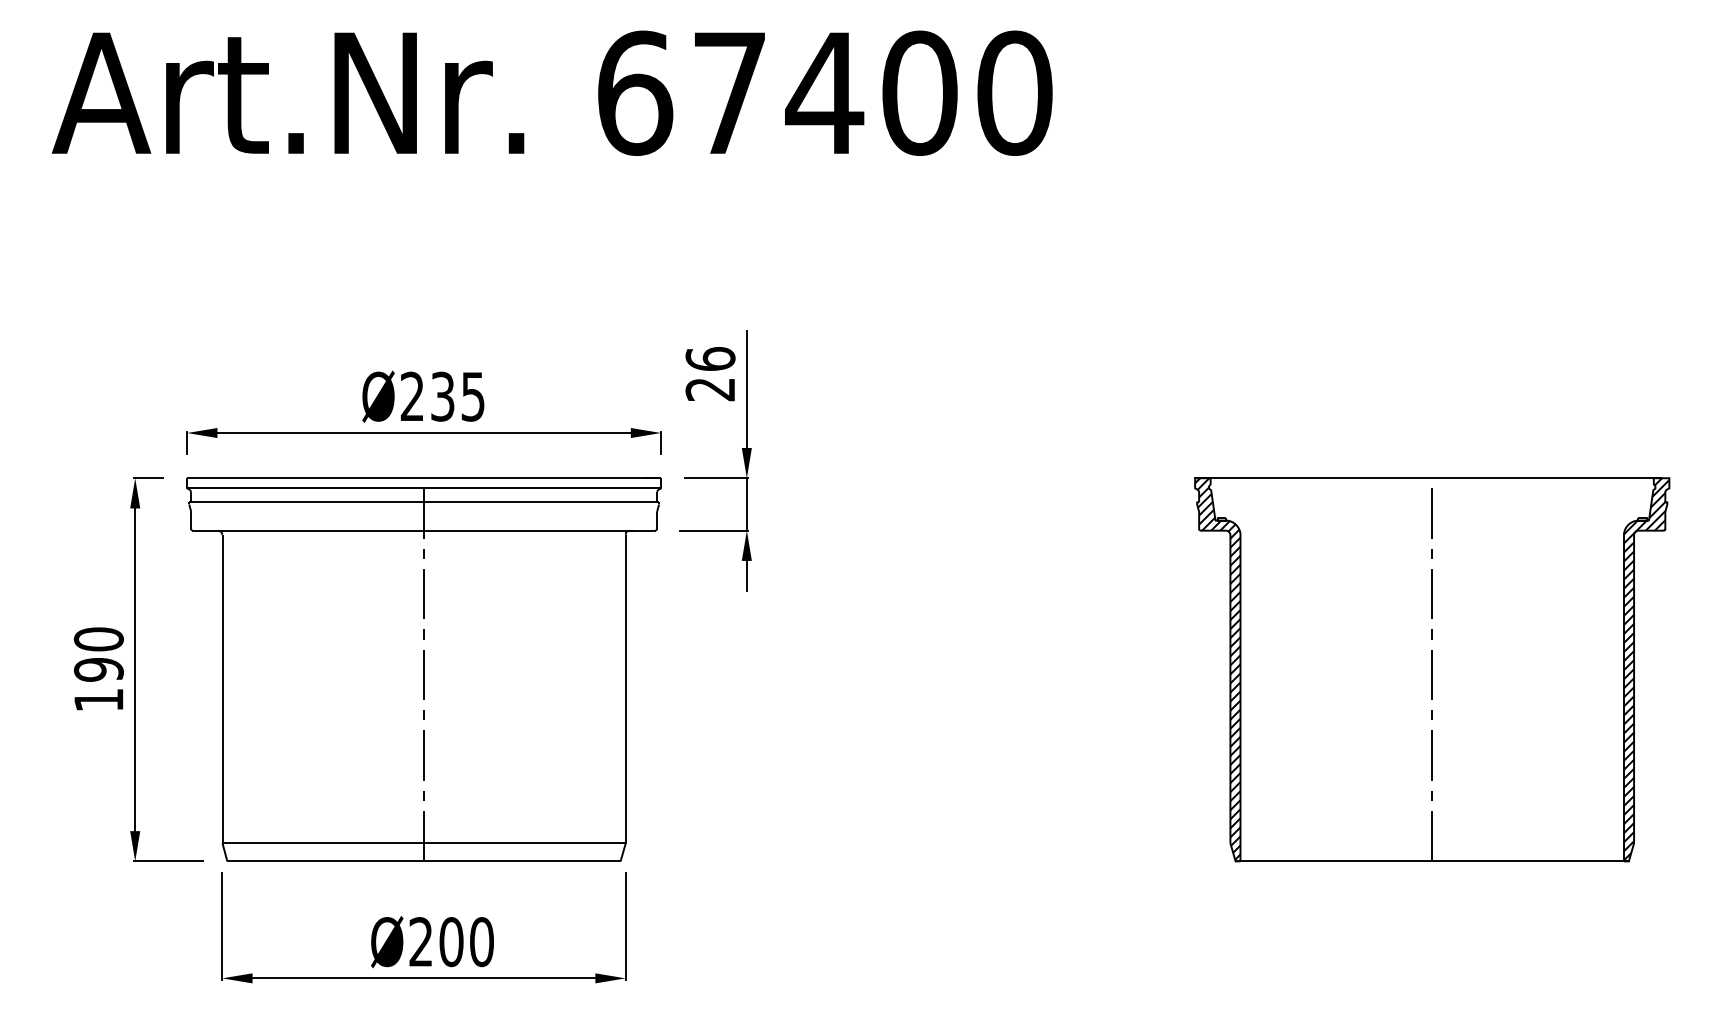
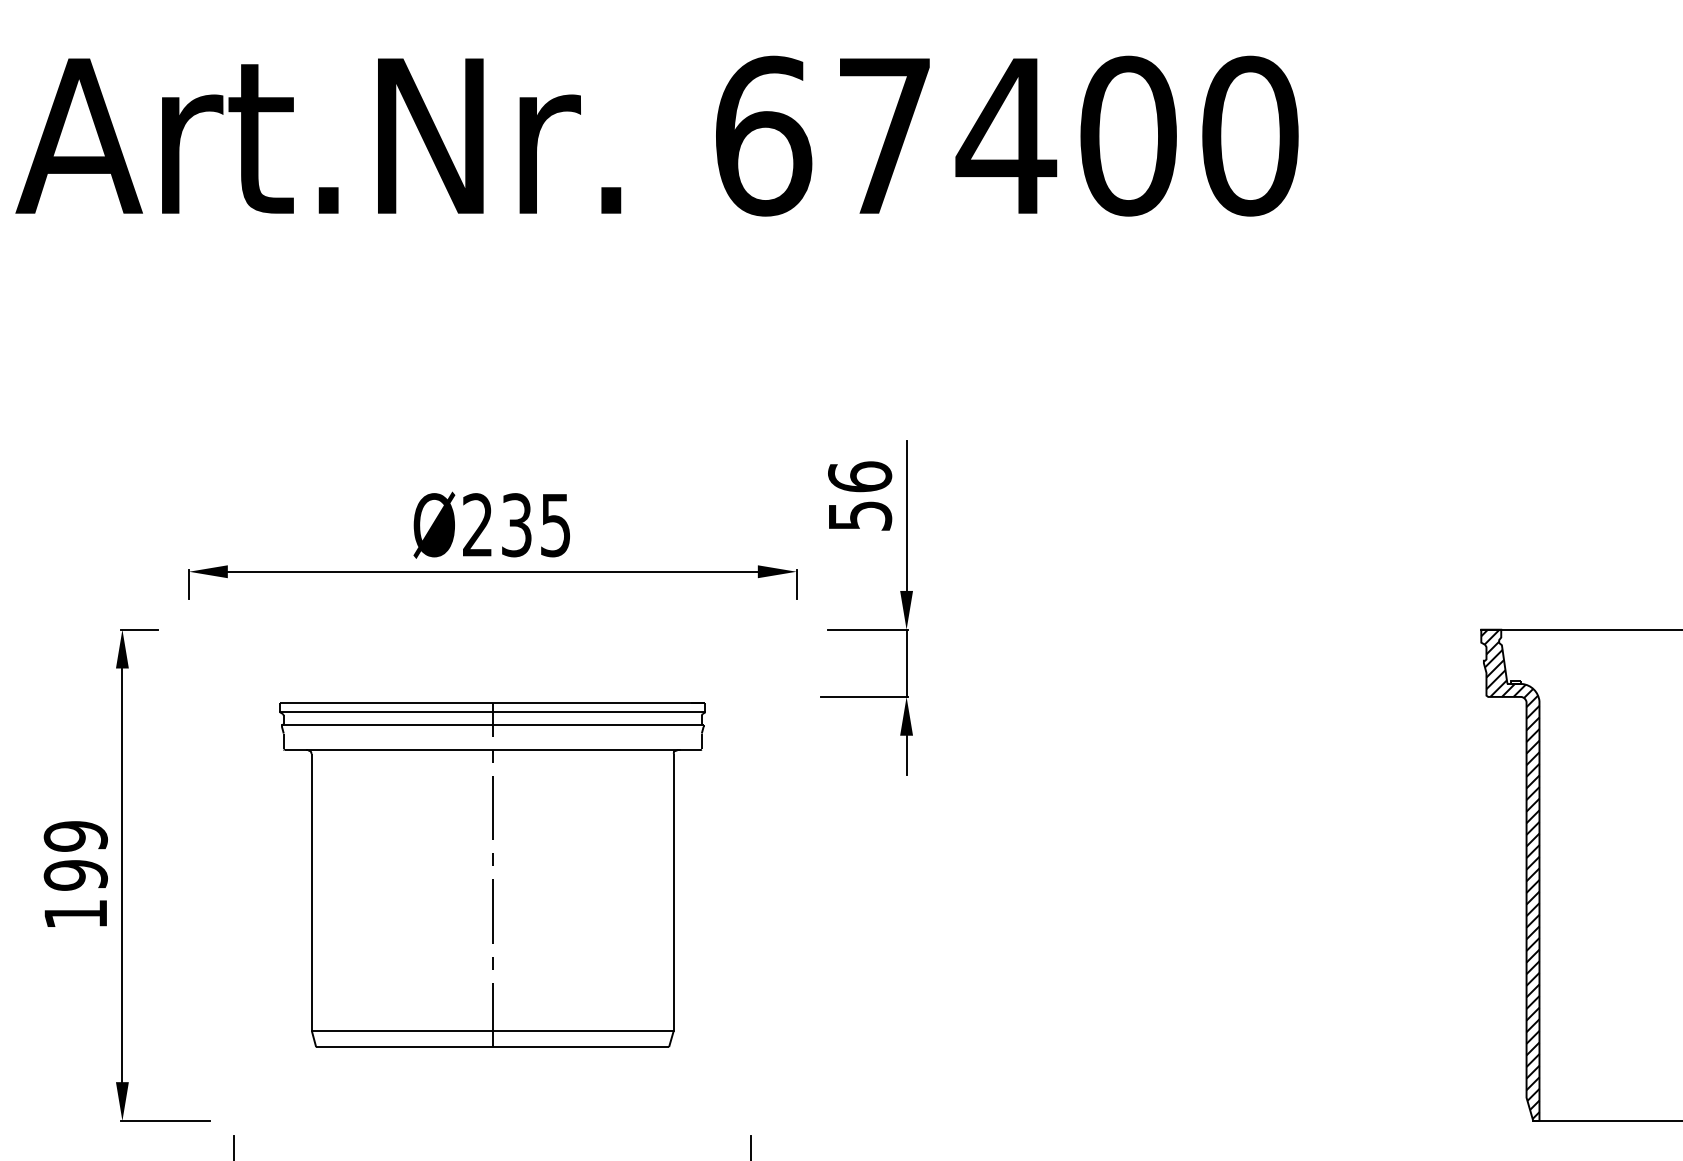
text: (710, 389) -> (859, 515), 26 -> 56
text: (98, 639) -> (75, 836), 190 -> 199
part: (423, 669) -> (492, 874), size x0.7

